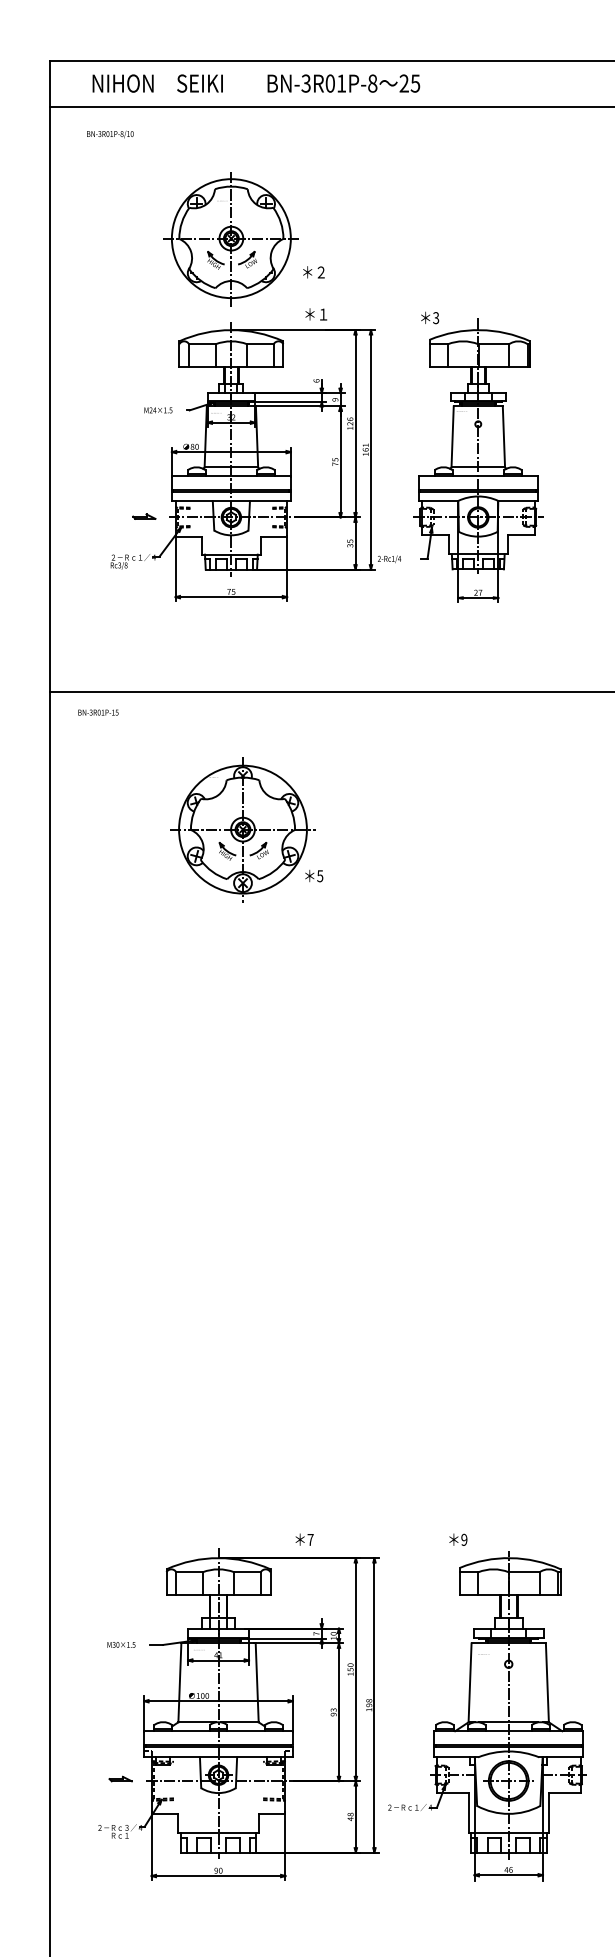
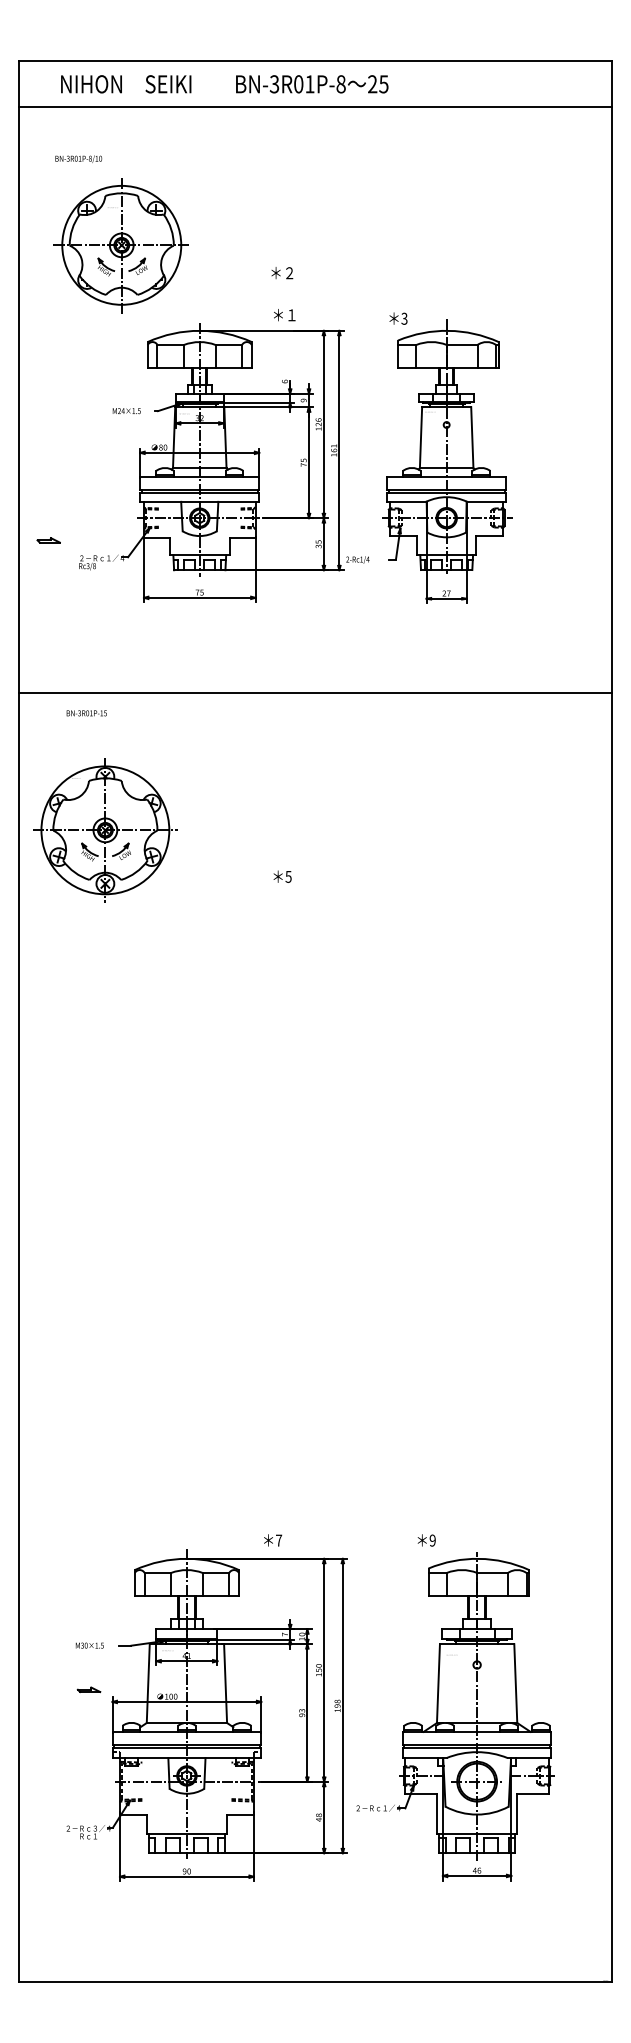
text: (110, 133) -> (78, 158), moved
part: (230, 238) -> (120, 245), moved
part: (144, 516) -> (48, 540), moved
text: (98, 712) -> (86, 713), moved
part: (243, 829) -> (105, 830), moved
part: (120, 1778) -> (88, 1689), moved

